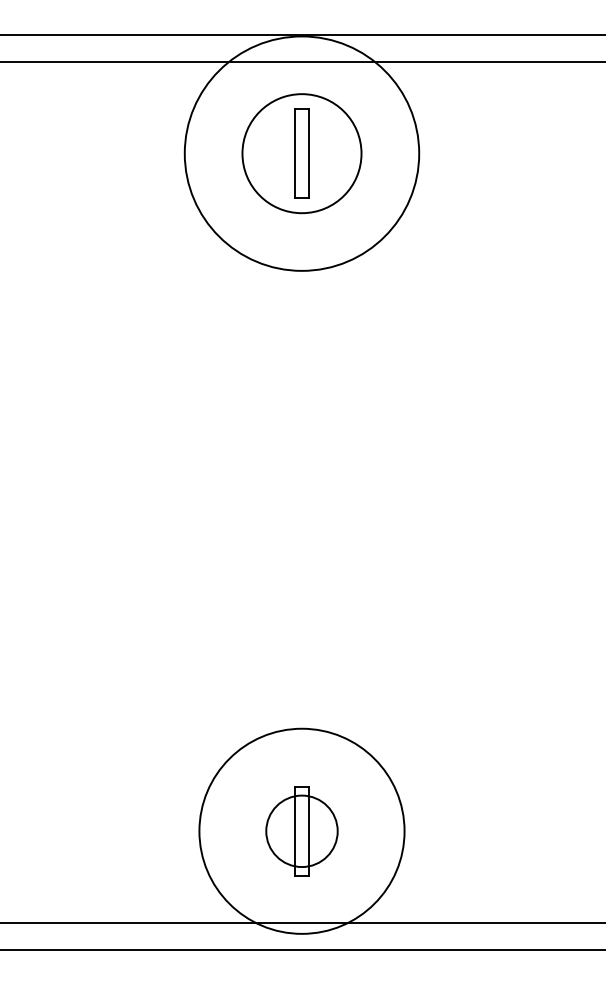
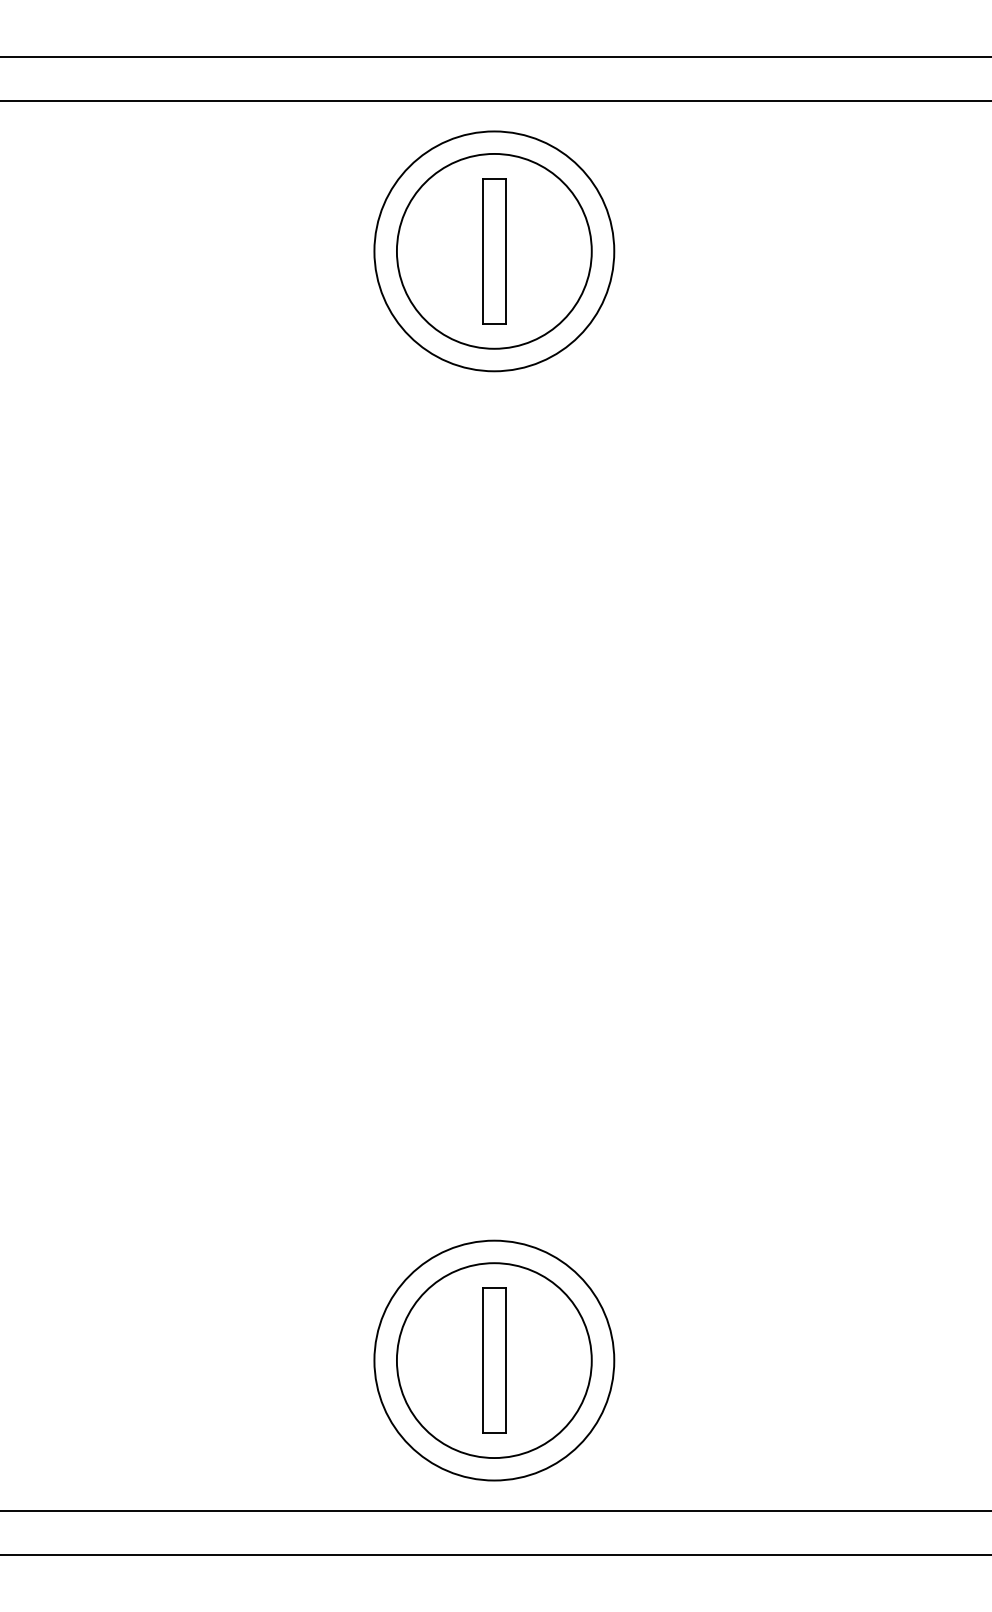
circle: (301, 153) -> (493, 251), size x0.62
circle: (301, 830) -> (493, 1359), size x1.67
circle: (301, 831) -> (493, 1360), size x0.71

